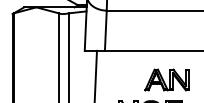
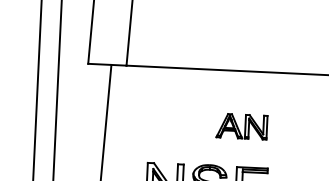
part: (166, 79) -> (240, 125), size x0.6

